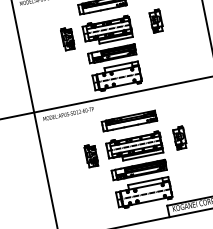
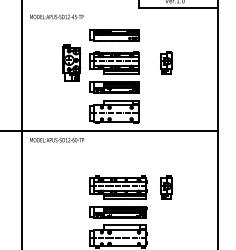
part: (68, 38) -> (72, 62), size x1.6
part: (129, 120) -> (118, 159), removed
part: (91, 155) -> (72, 187), removed

